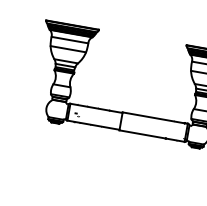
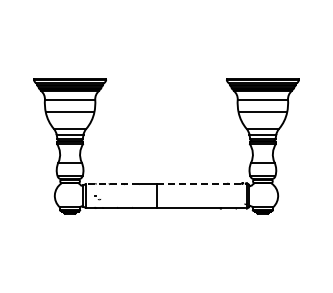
line: (89, 107) -> (112, 184), solid -> dashed
line: (154, 117) -> (201, 183), solid -> dashed

